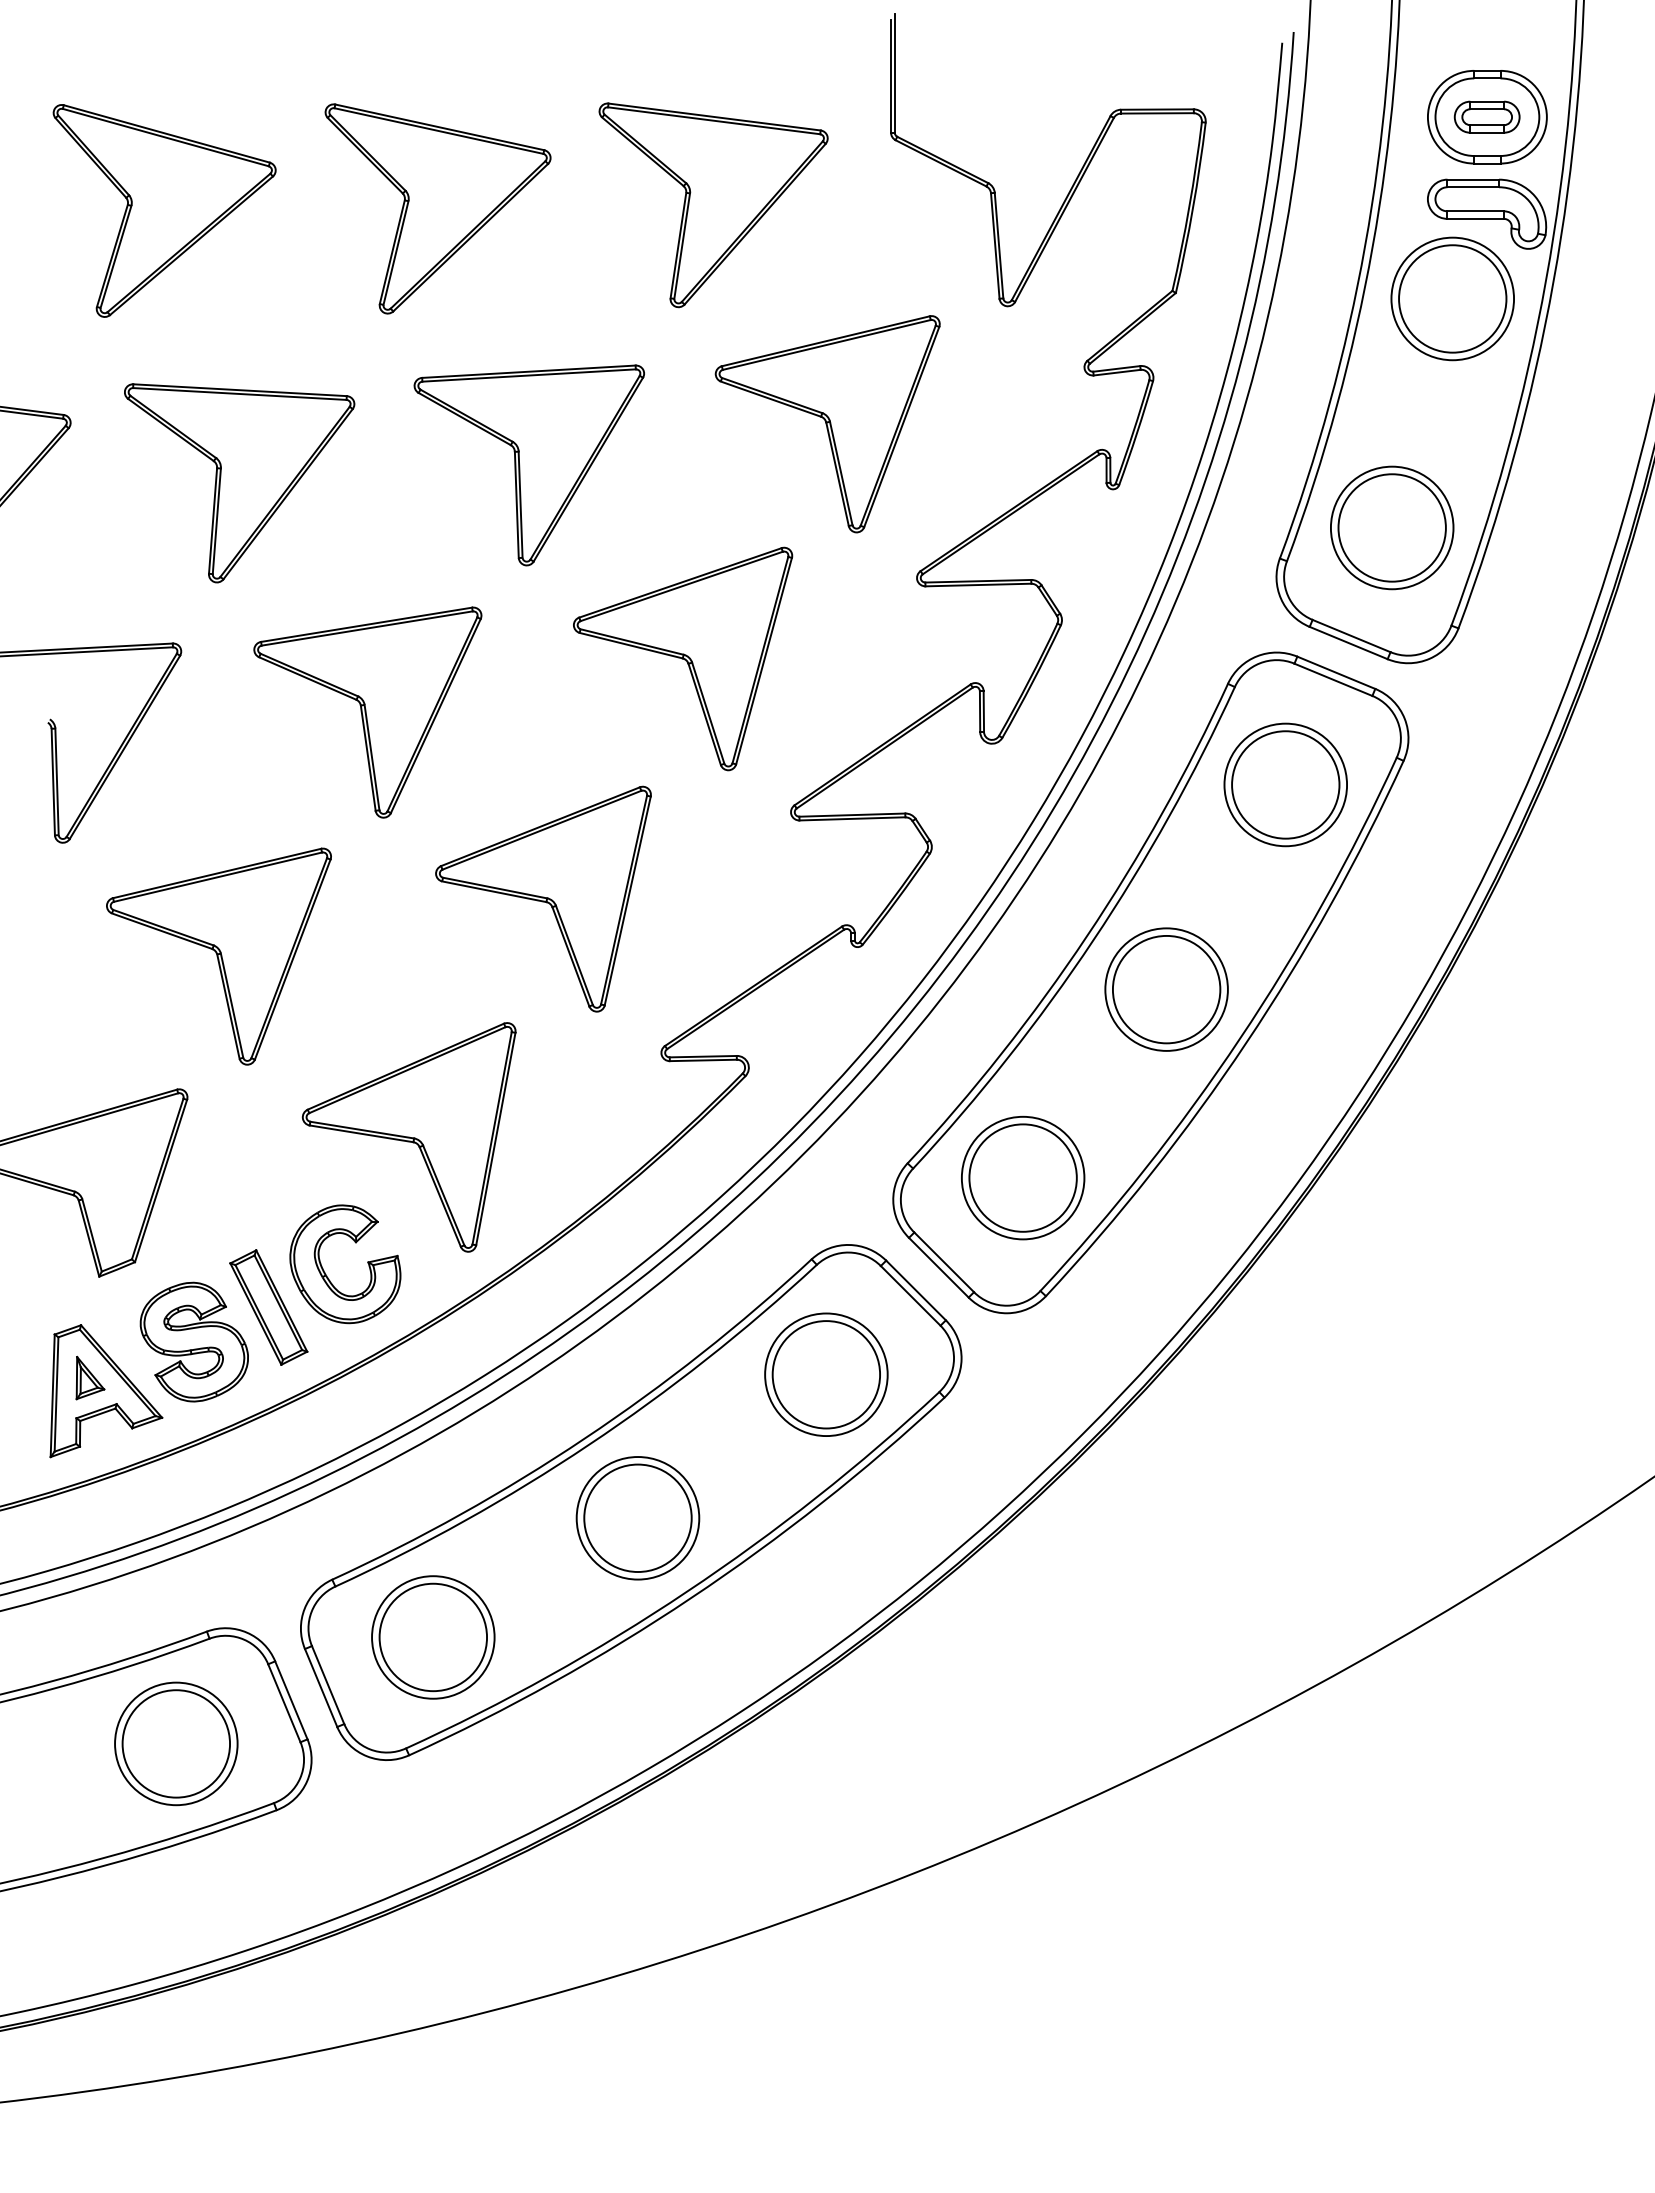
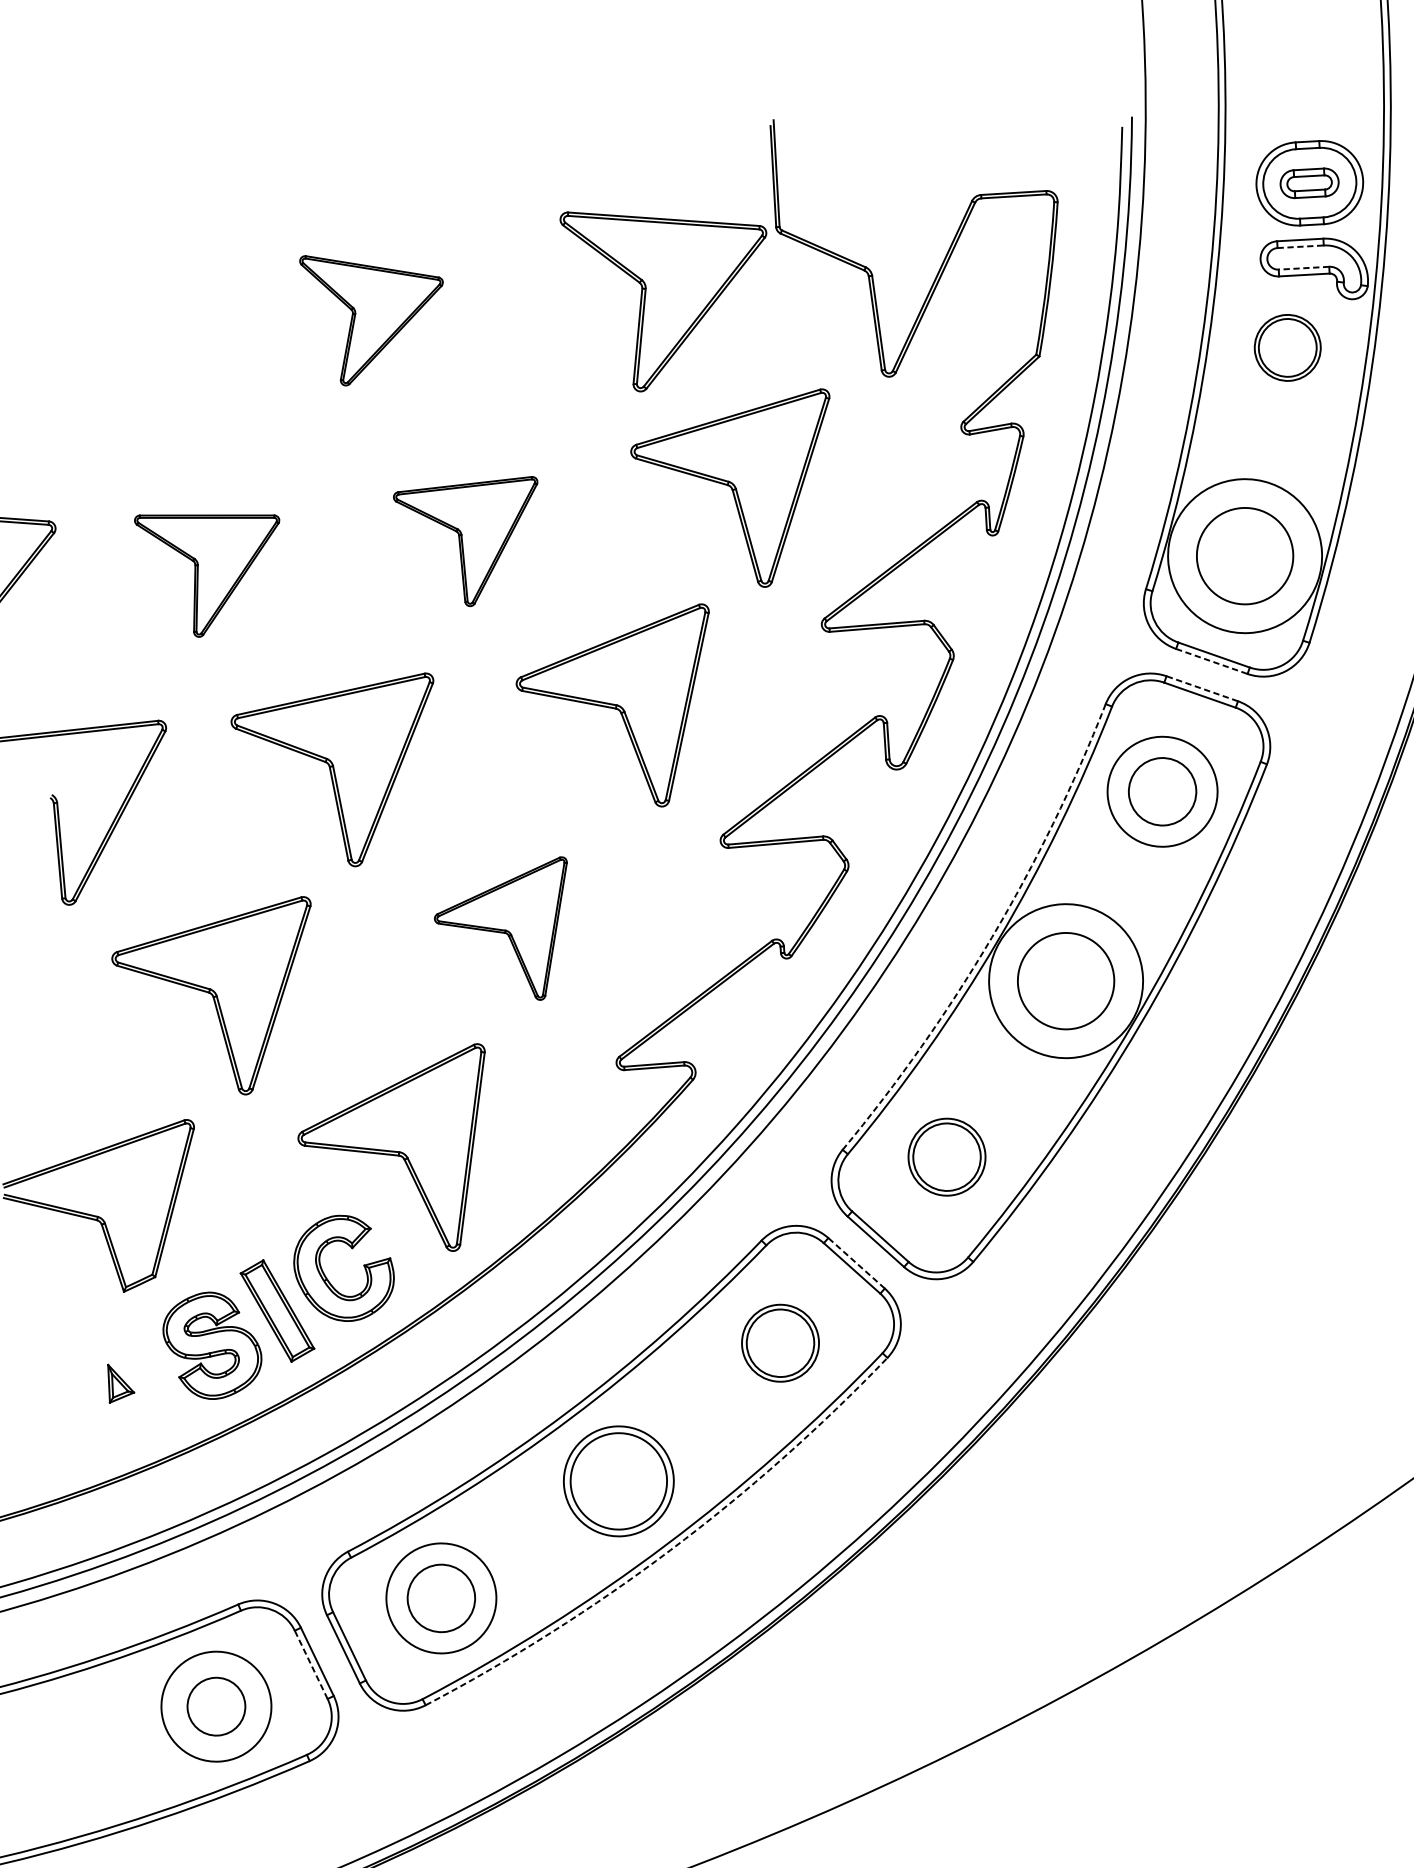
line: (1473, 187) -> (1300, 246), solid -> dashed
part: (713, 205) -> (667, 298), moved
part: (437, 208) -> (373, 317), size x0.7
part: (164, 210) -> (129, 333), removed
line: (1475, 211) -> (1303, 268), solid -> dashed
part: (1452, 298) -> (1287, 347), size x0.6
part: (528, 465) -> (467, 543), size x0.7
part: (239, 483) -> (209, 574), size x0.7
circle: (1391, 527) -> (1244, 555), size x1.4
line: (1349, 643) -> (1212, 661), solid -> dashed
line: (1335, 672) -> (1201, 688), solid -> dashed
circle: (1285, 784) -> (1162, 791), size x0.7
part: (543, 898) -> (503, 930), size x0.7
arc: (1086, 936) -> (991, 937), solid -> dashed
circle: (1166, 989) -> (1065, 981), size x1.4
part: (1023, 1177) -> (947, 1156), size x0.7
line: (915, 1290) -> (856, 1263), solid -> dashed
part: (826, 1374) -> (780, 1343), size x0.7
part: (106, 1391) -> (136, 1394), removed
arc: (691, 1598) -> (670, 1550), solid -> dashed
circle: (433, 1637) -> (441, 1598), size x0.7
line: (284, 1702) -> (311, 1664), solid -> dashed
circle: (176, 1743) -> (216, 1706), size x0.6

